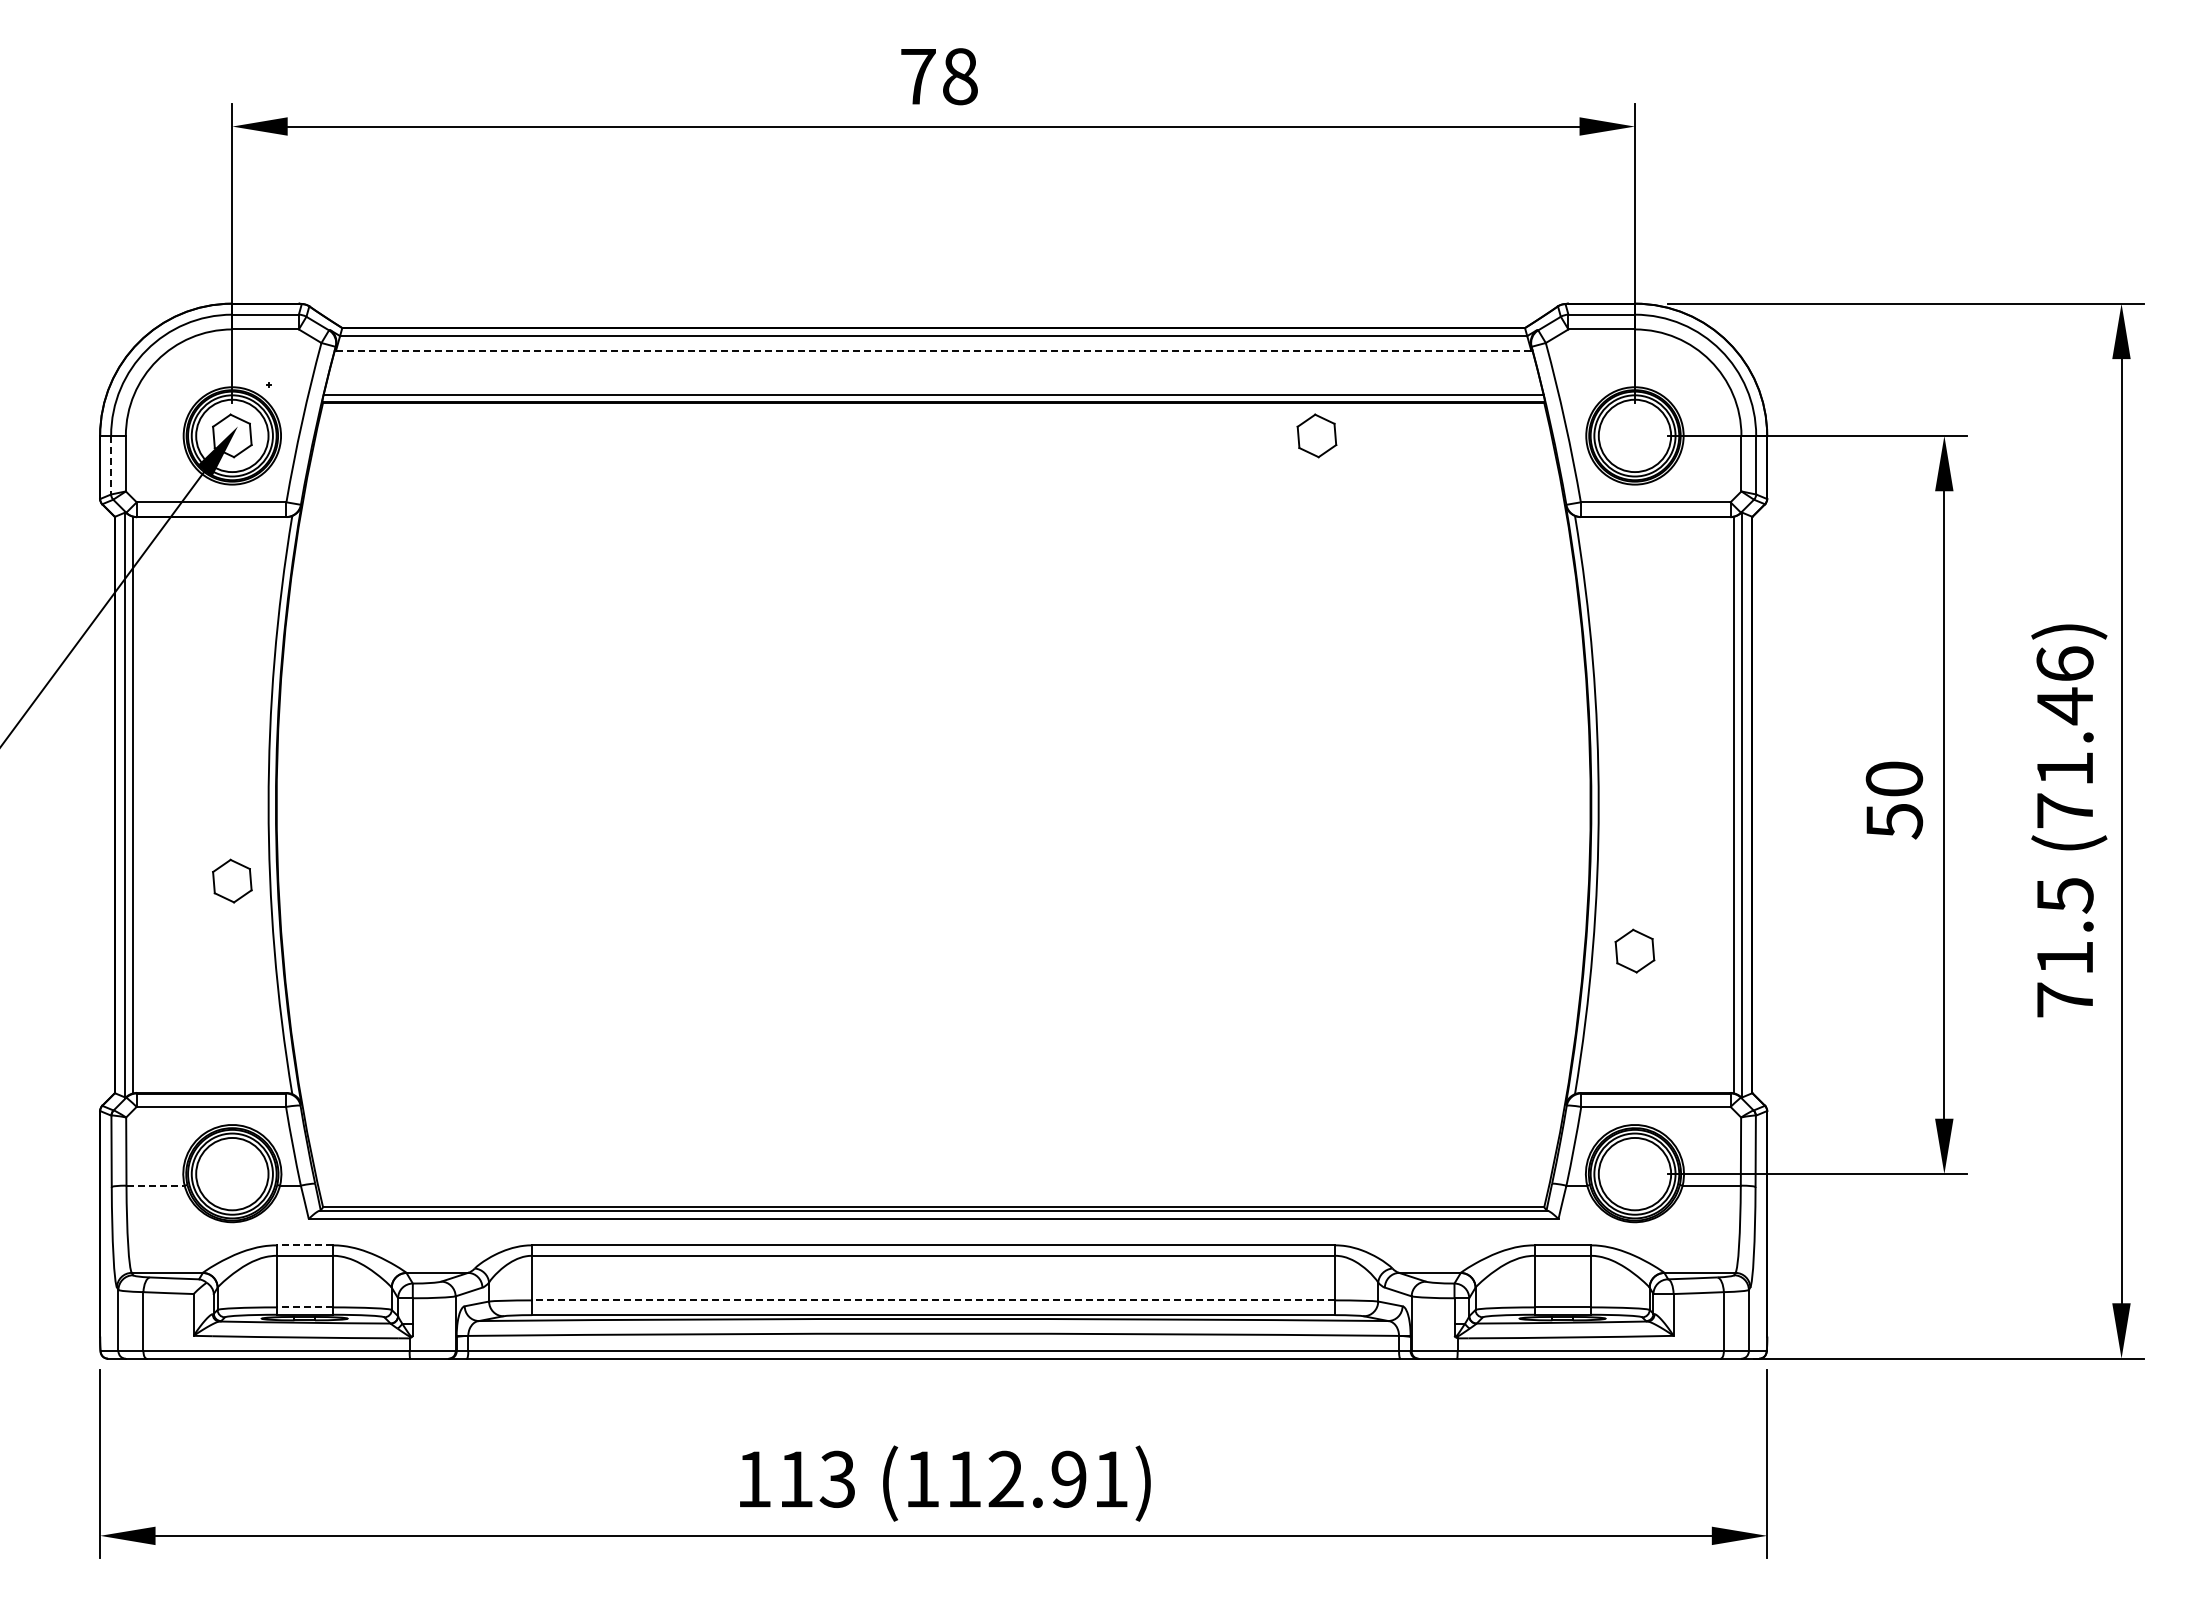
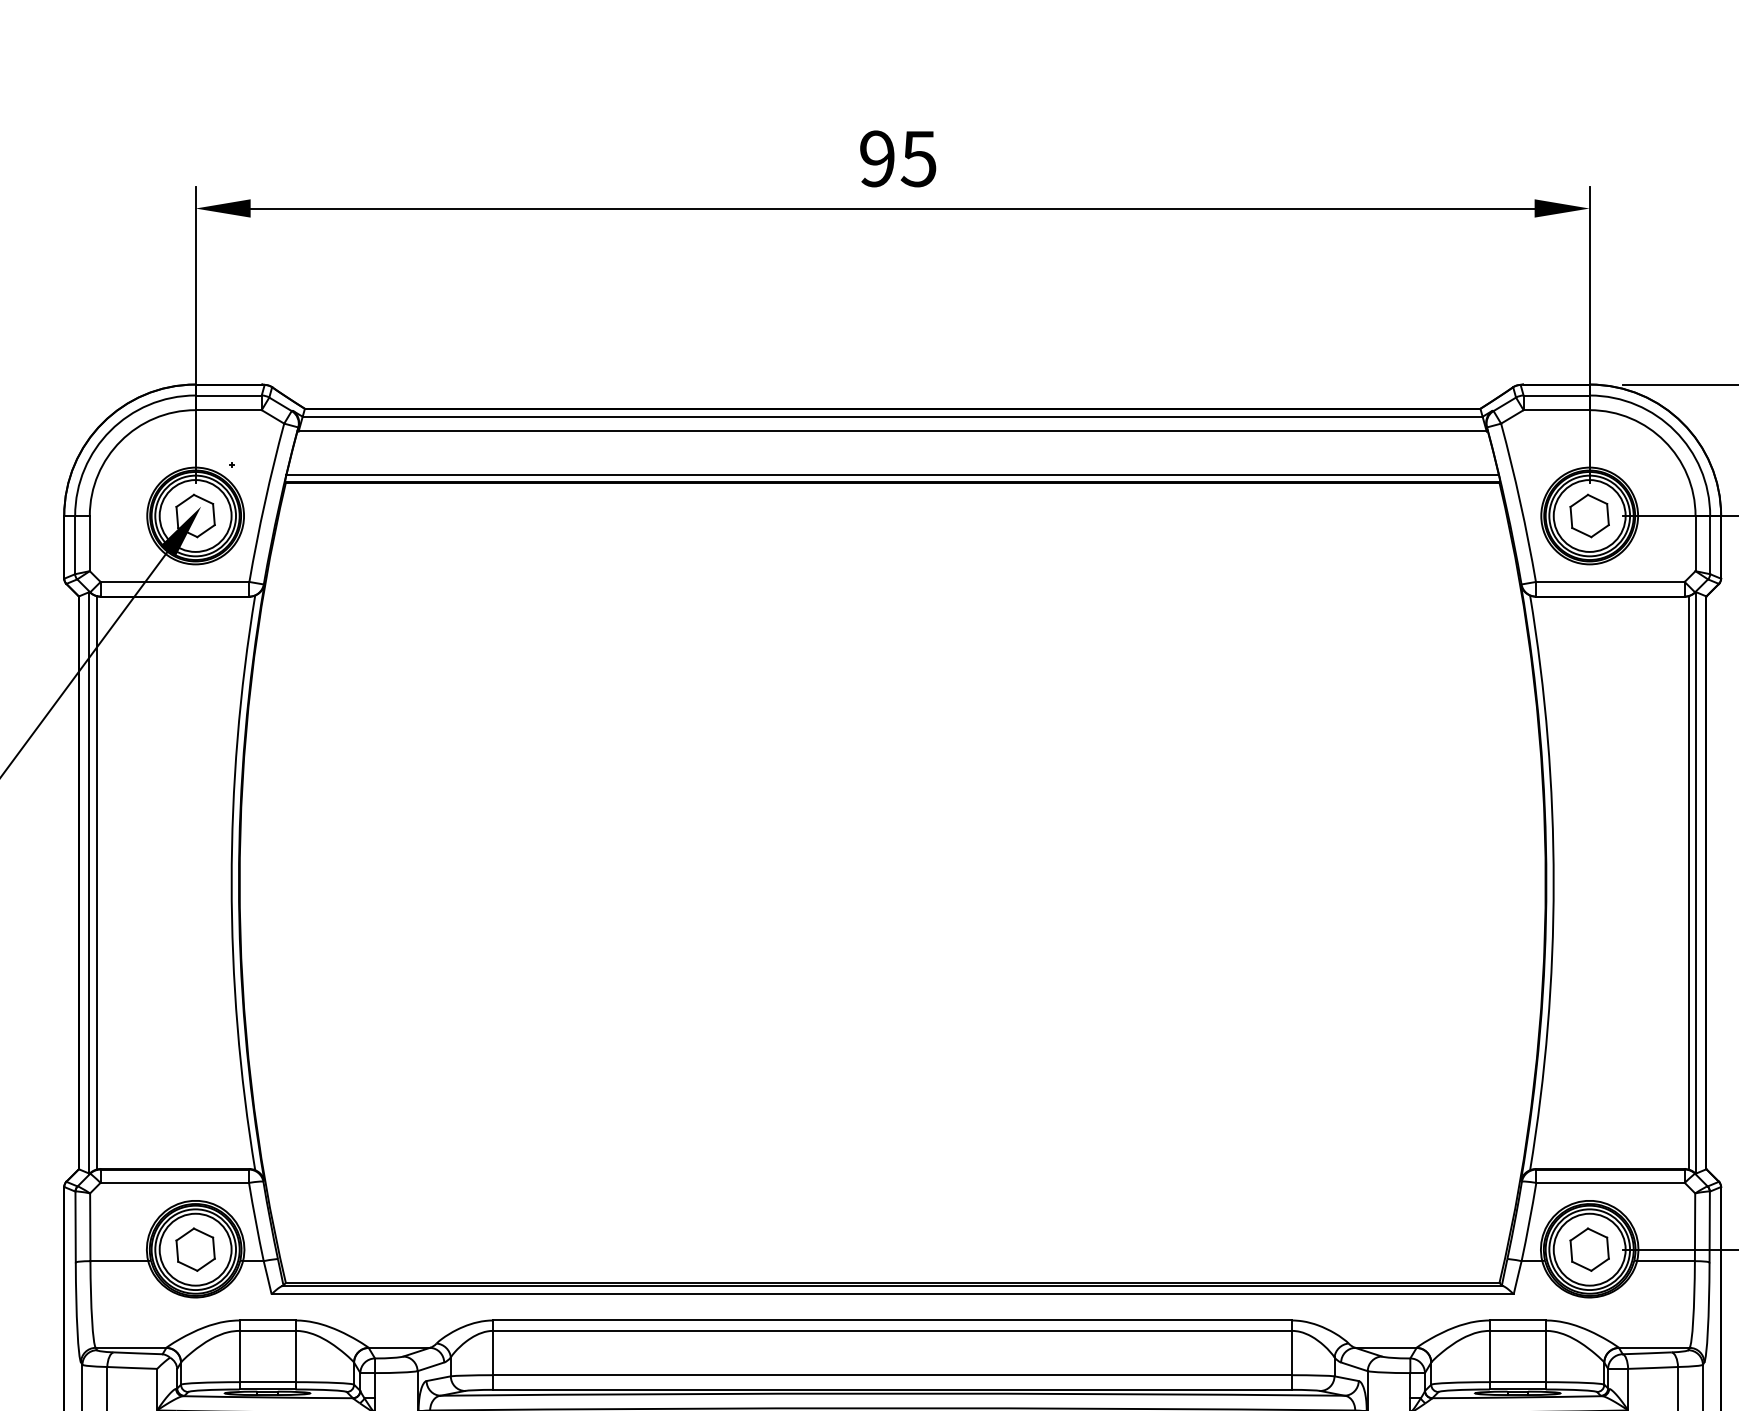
text: (939, 76) -> (898, 158), 78 -> 95
line: (933, 350) -> (892, 431), dashed -> solid
part: (1316, 435) -> (1589, 515), moved
line: (111, 465) -> (75, 545), dashed -> solid
part: (232, 880) -> (195, 1249), moved
part: (1634, 950) -> (1589, 1249), moved
line: (156, 1185) -> (120, 1261), dashed -> solid
line: (304, 1245) -> (267, 1320), dashed -> solid
line: (933, 1300) -> (892, 1375), dashed -> solid
line: (304, 1307) -> (267, 1382), dashed -> solid

